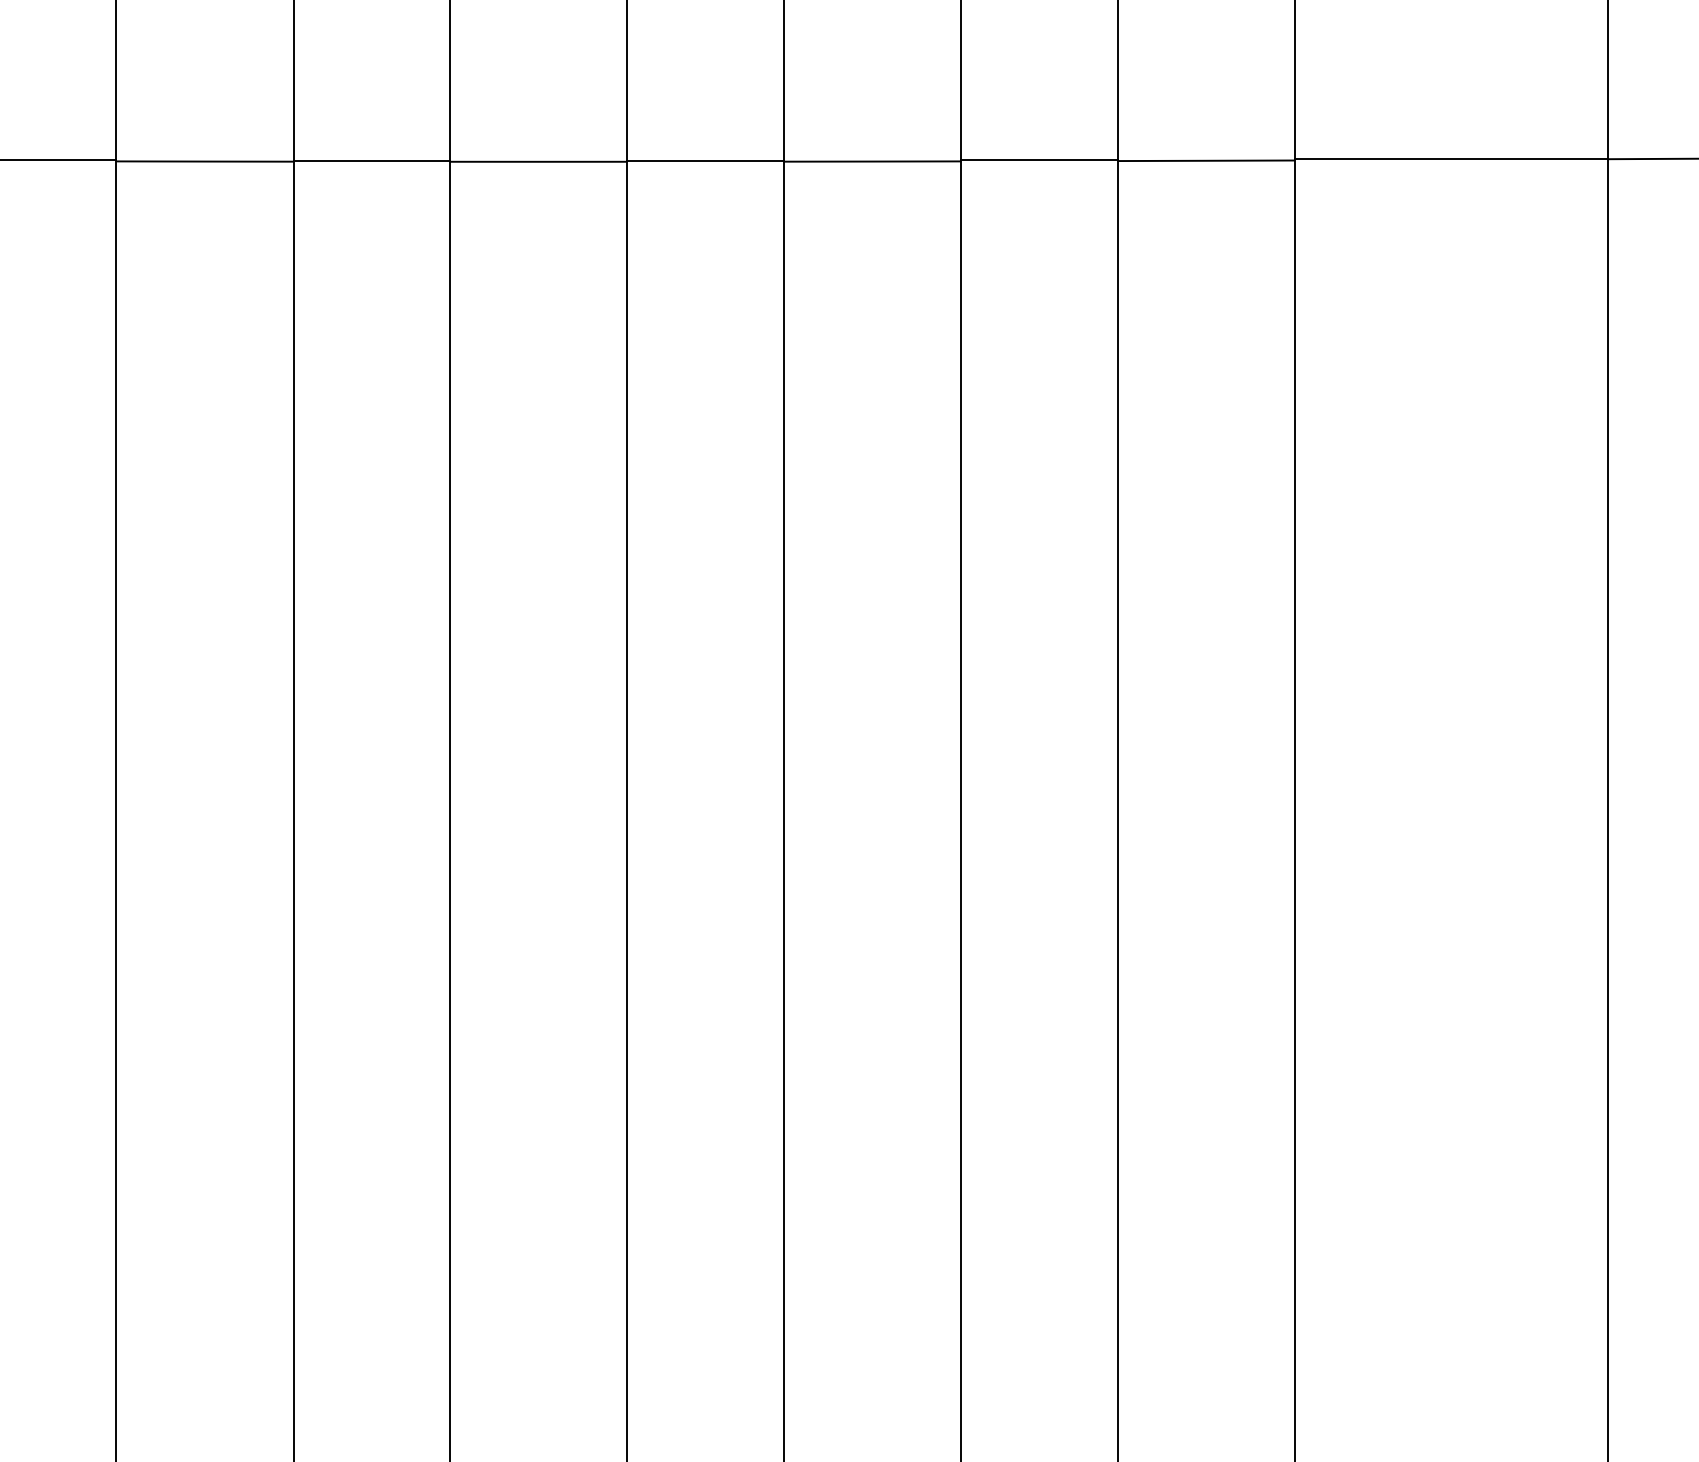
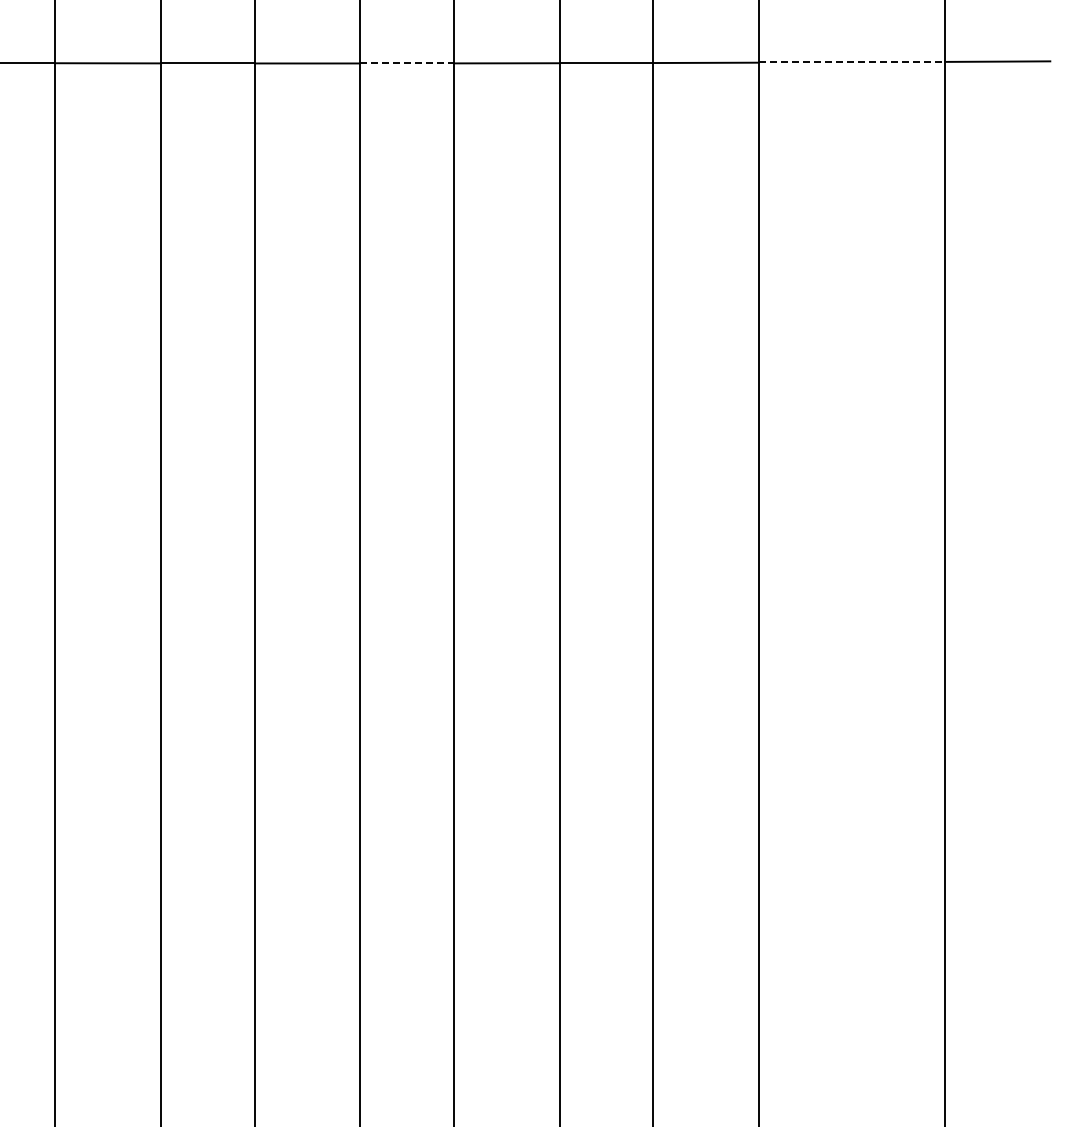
line: (1452, 158) -> (852, 61), solid -> dashed
line: (706, 160) -> (407, 62), solid -> dashed

